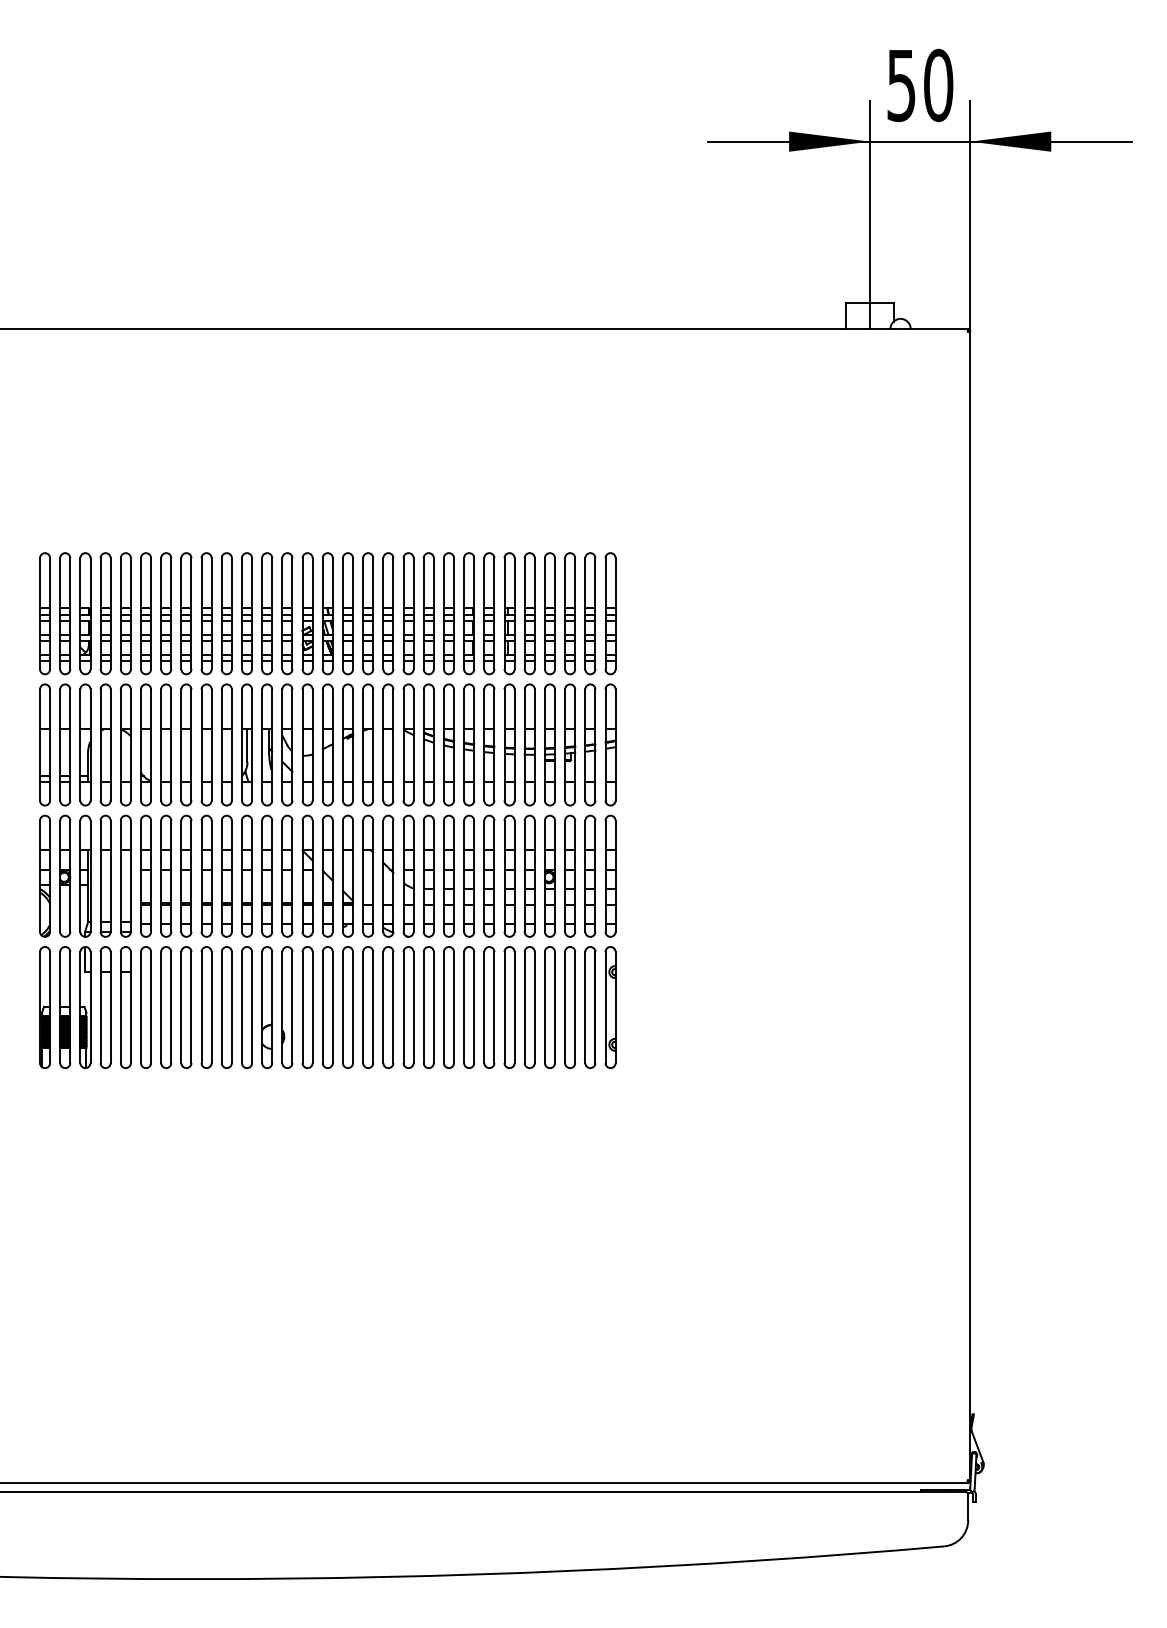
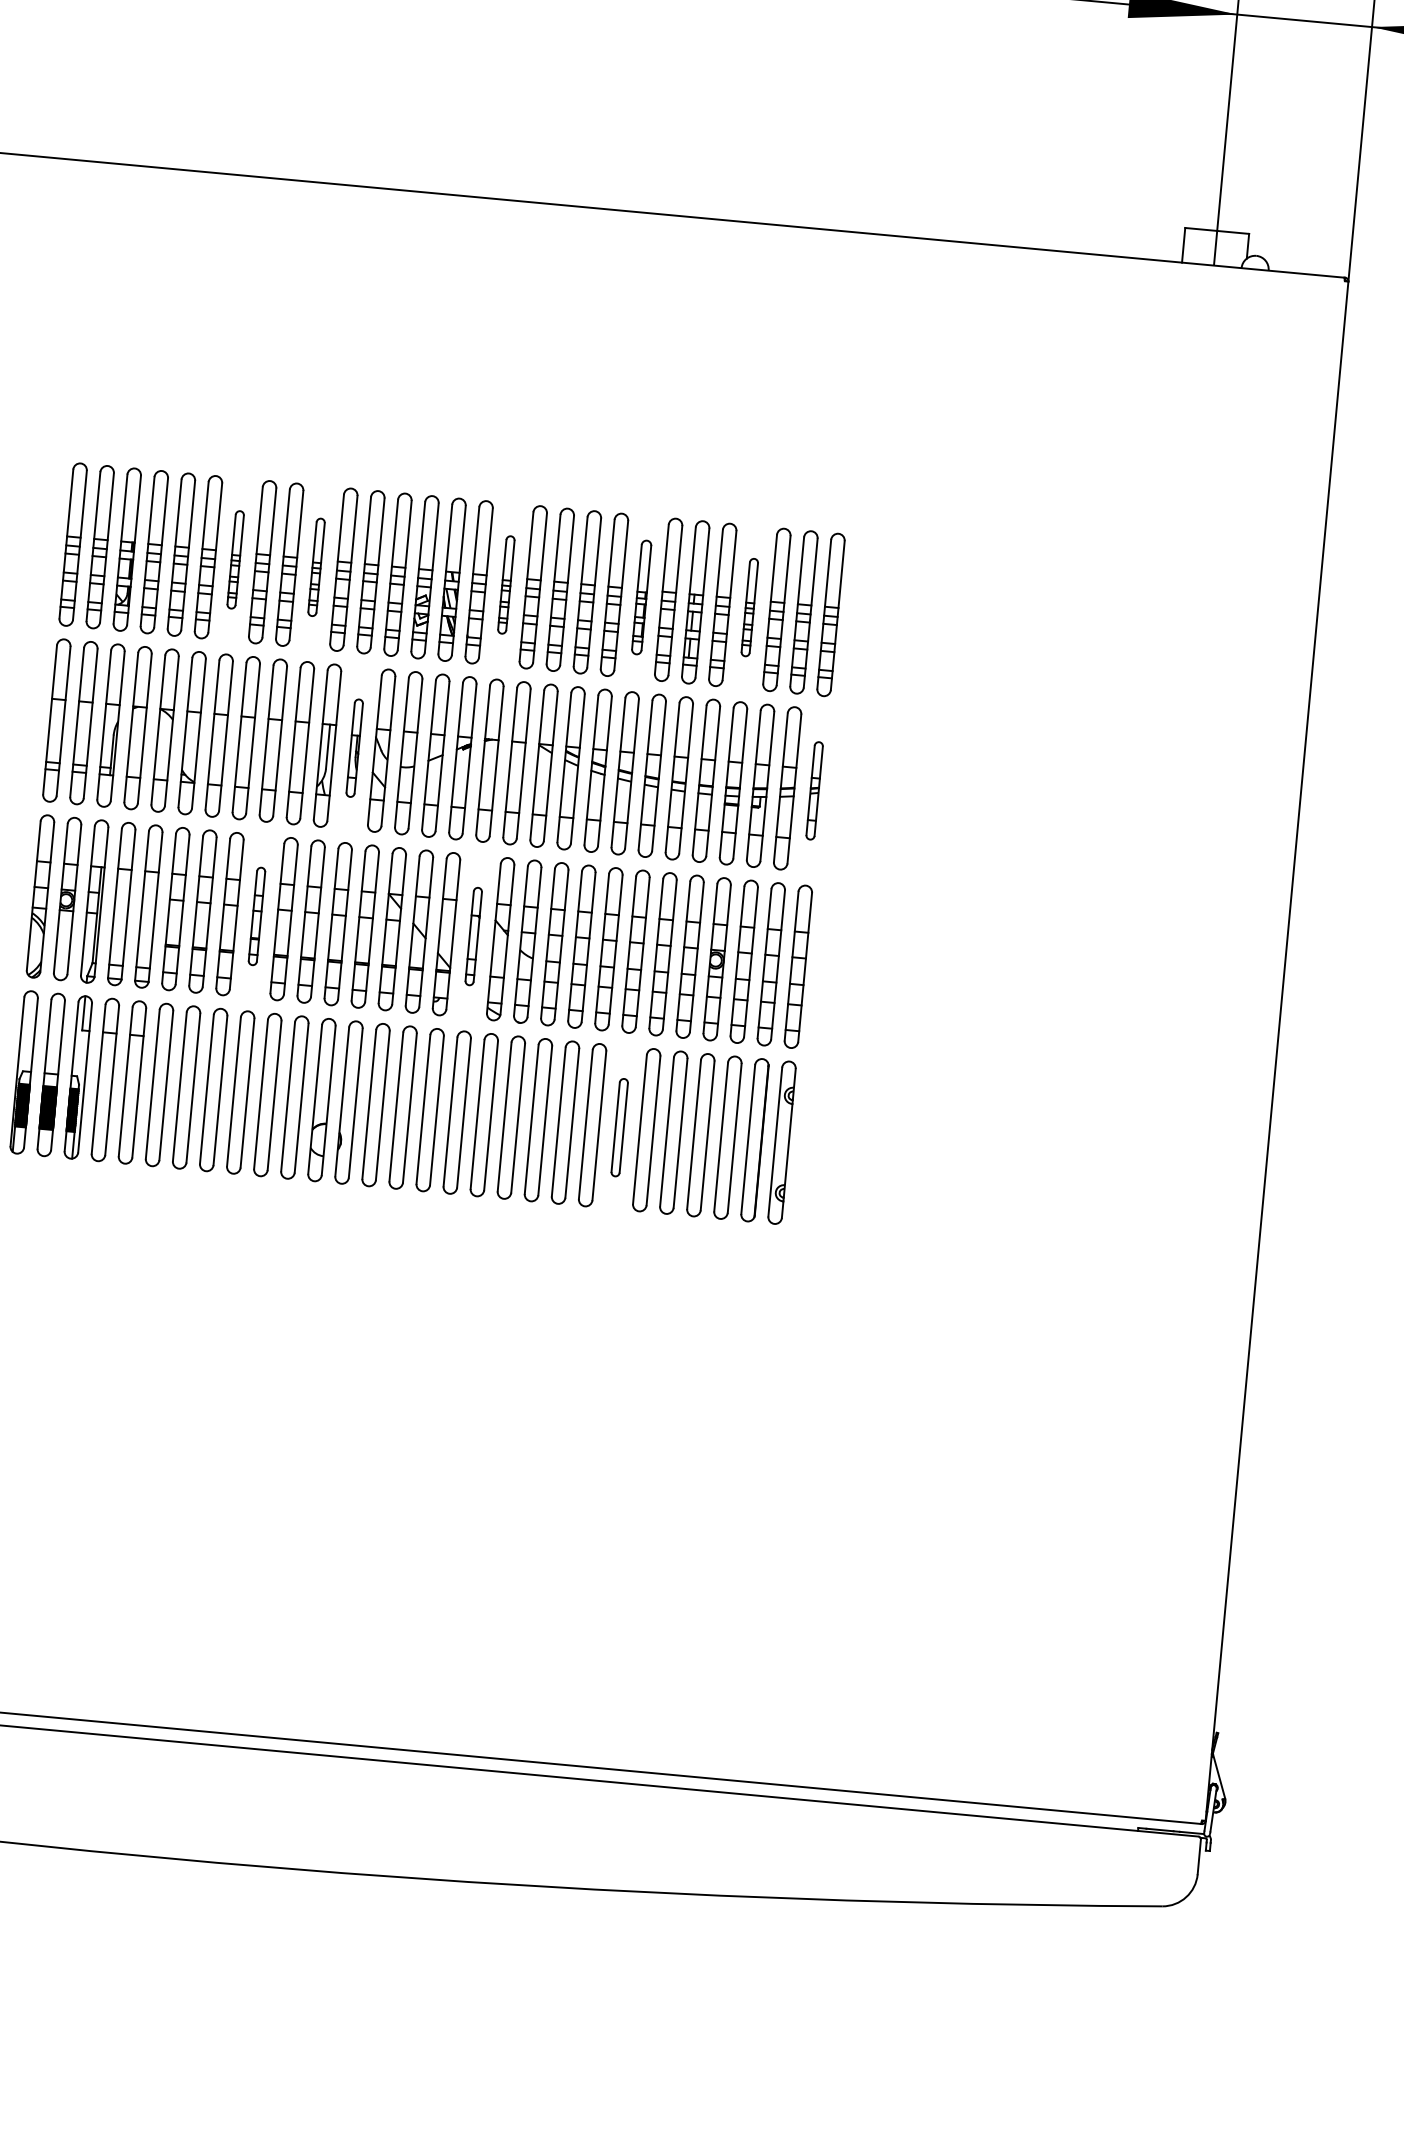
part: (166, 613) -> (235, 559), size x0.6
part: (226, 613) -> (316, 566), size x0.6
part: (368, 613) -> (506, 584), size x0.6
part: (469, 613) -> (642, 597), size x0.7
part: (549, 613) -> (749, 607), size x0.6
part: (267, 744) -> (355, 747), size x0.6
part: (610, 744) -> (814, 790), size x0.6
part: (206, 875) -> (256, 915), size x0.6
part: (368, 875) -> (474, 935), size x0.6
part: (489, 1007) -> (619, 1127), size x0.6

